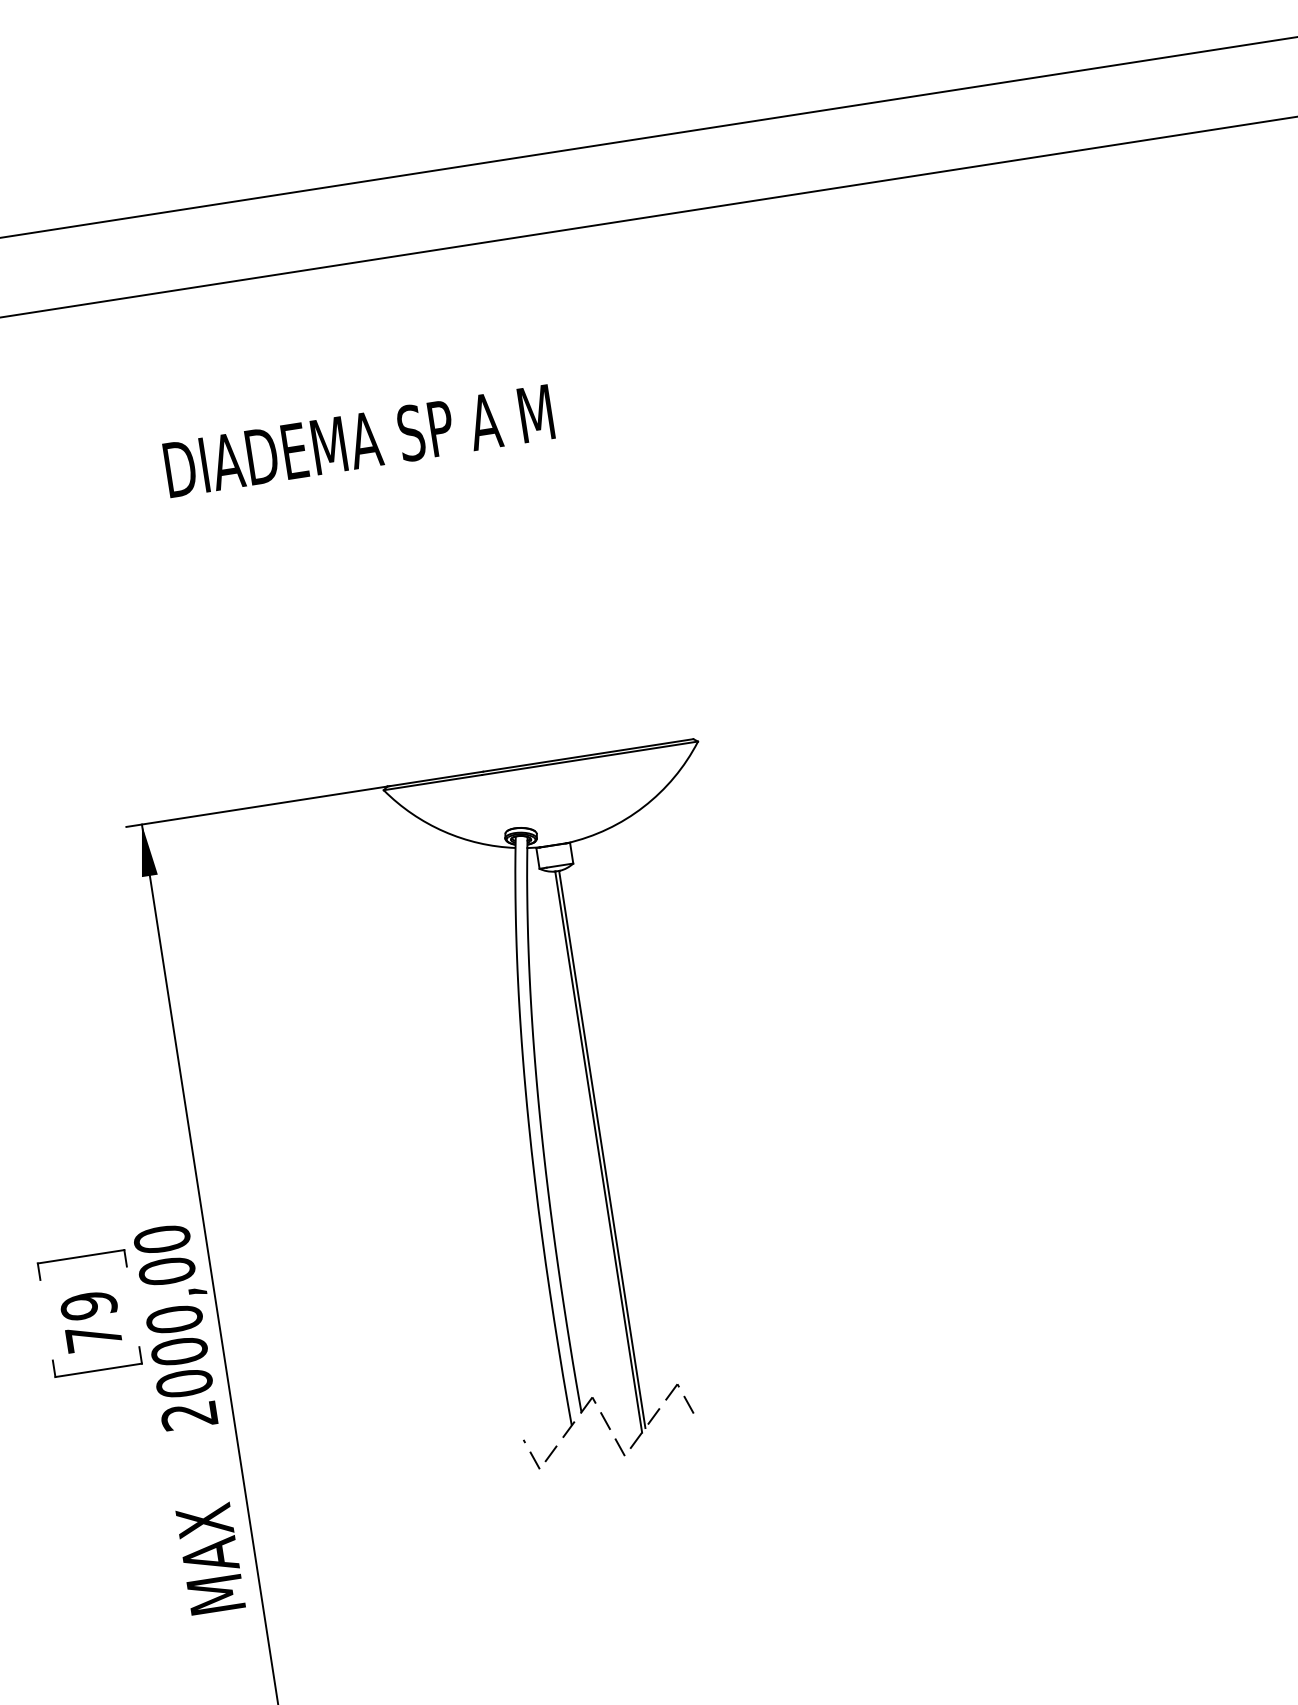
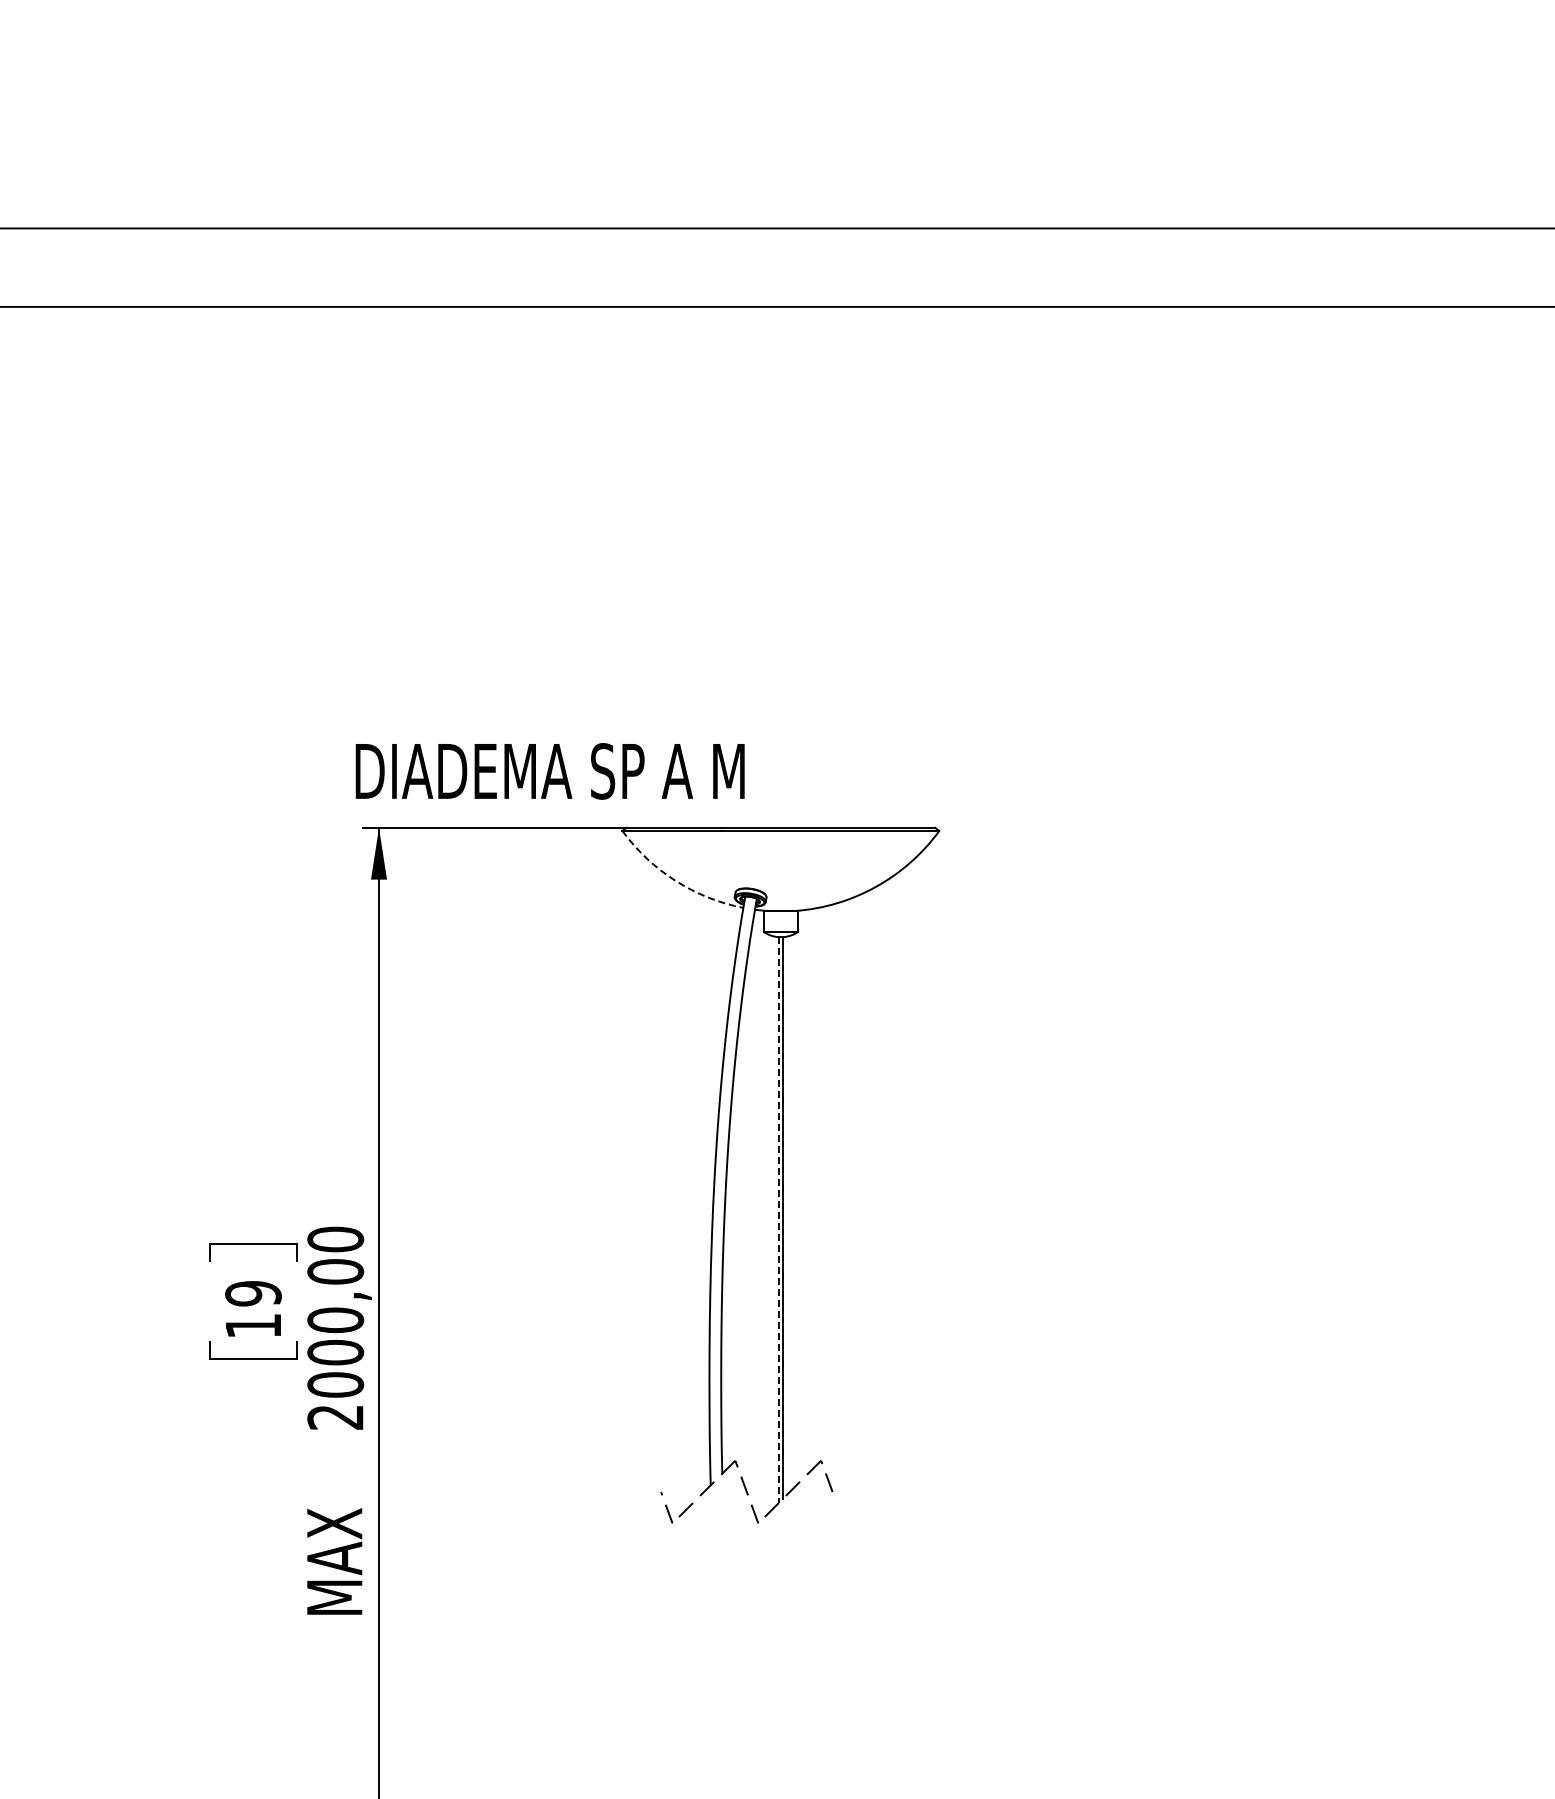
text: (358, 441) -> (549, 771), moved
arc: (444, 831) -> (675, 880), solid -> dashed
line: (598, 1152) -> (778, 1220), solid -> dashed
text: (93, 1337) -> (253, 1325), 79 -> 19

